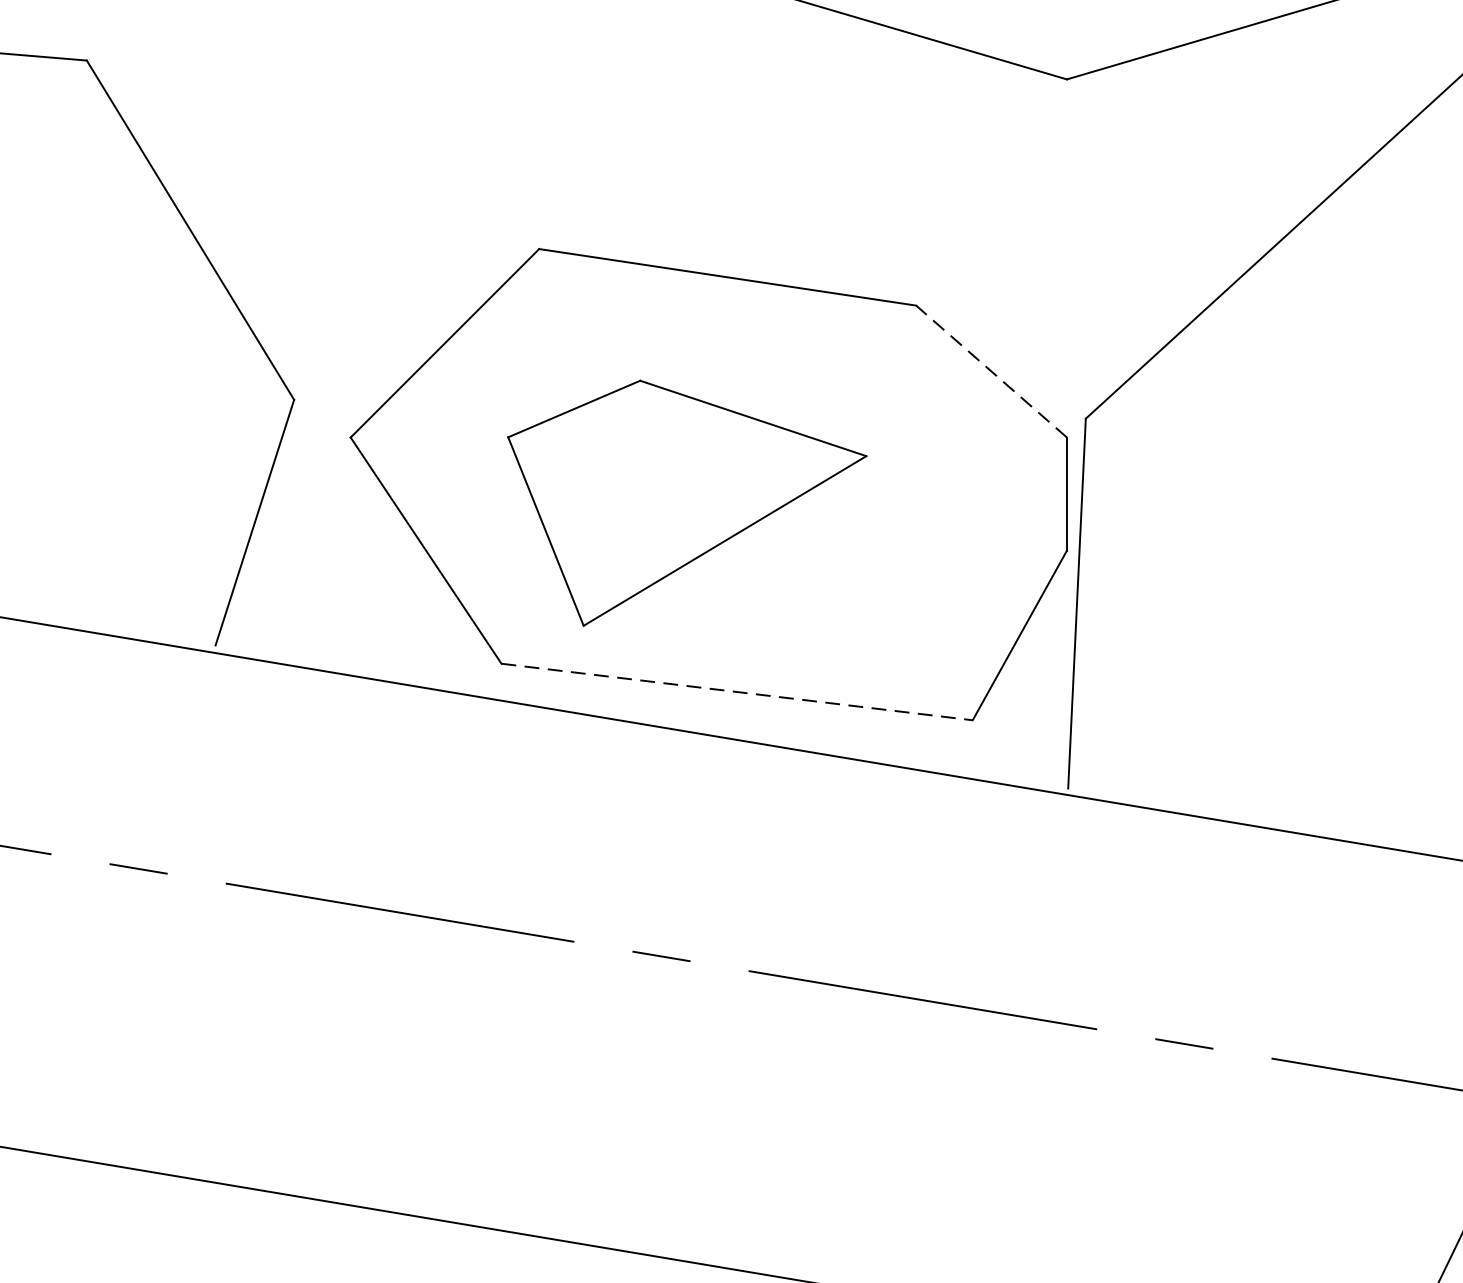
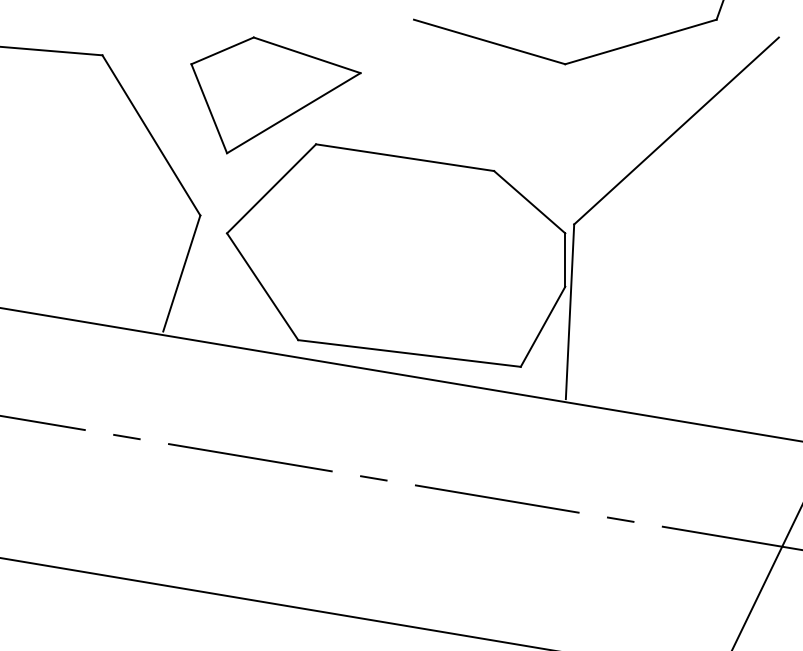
line: (991, 370) -> (529, 201), dashed -> solid
part: (686, 503) -> (275, 95), moved
line: (739, 691) -> (410, 353), dashed -> solid

